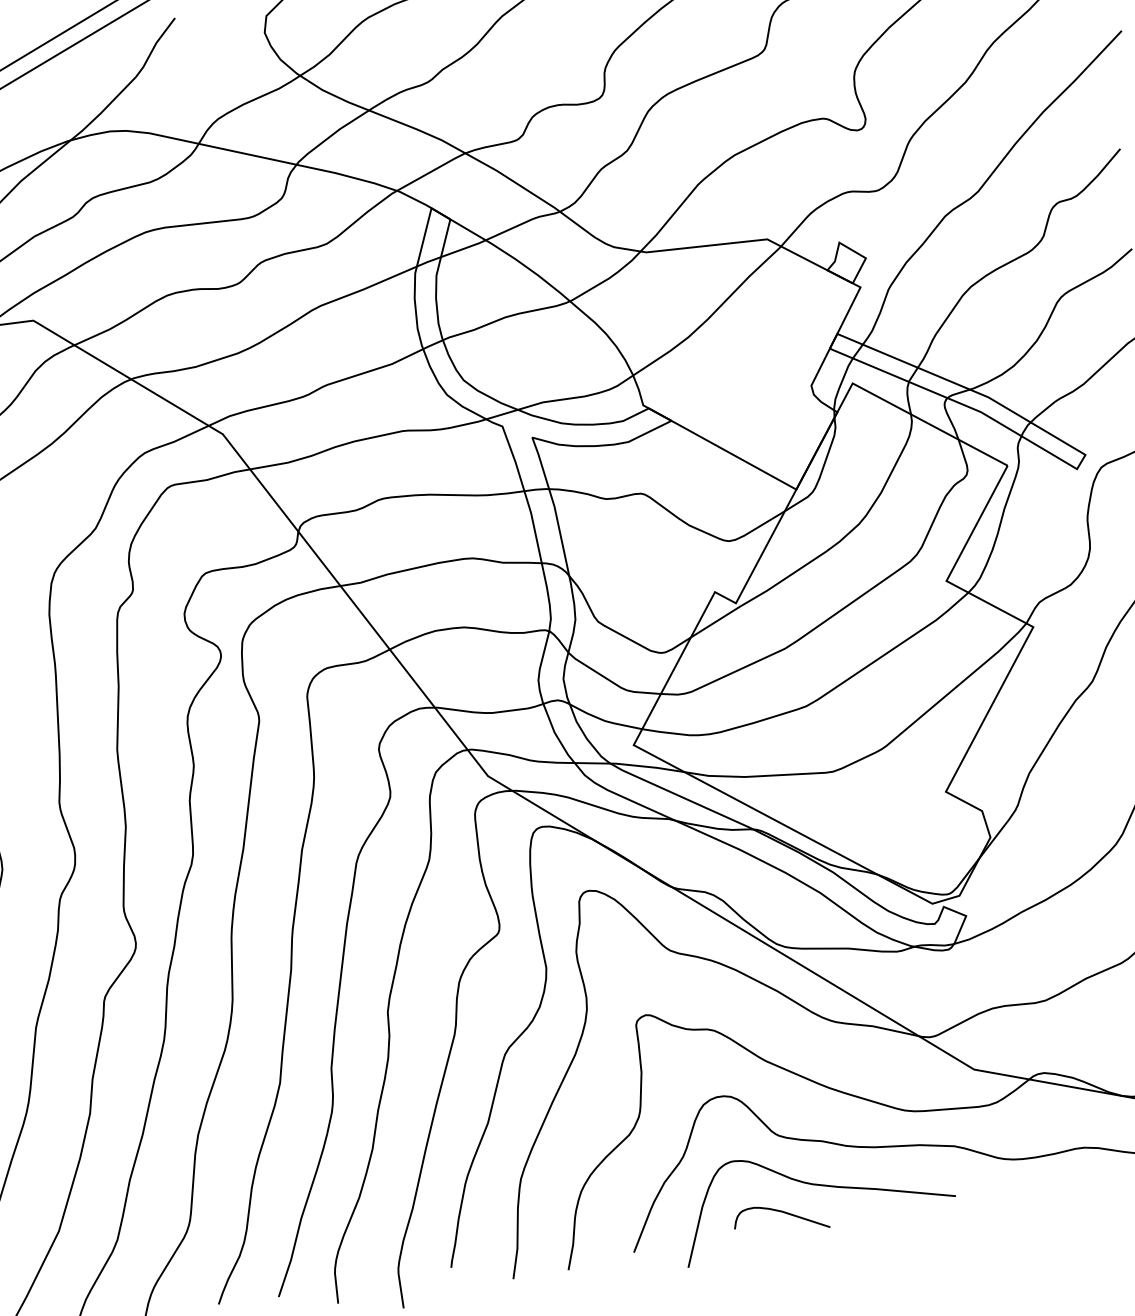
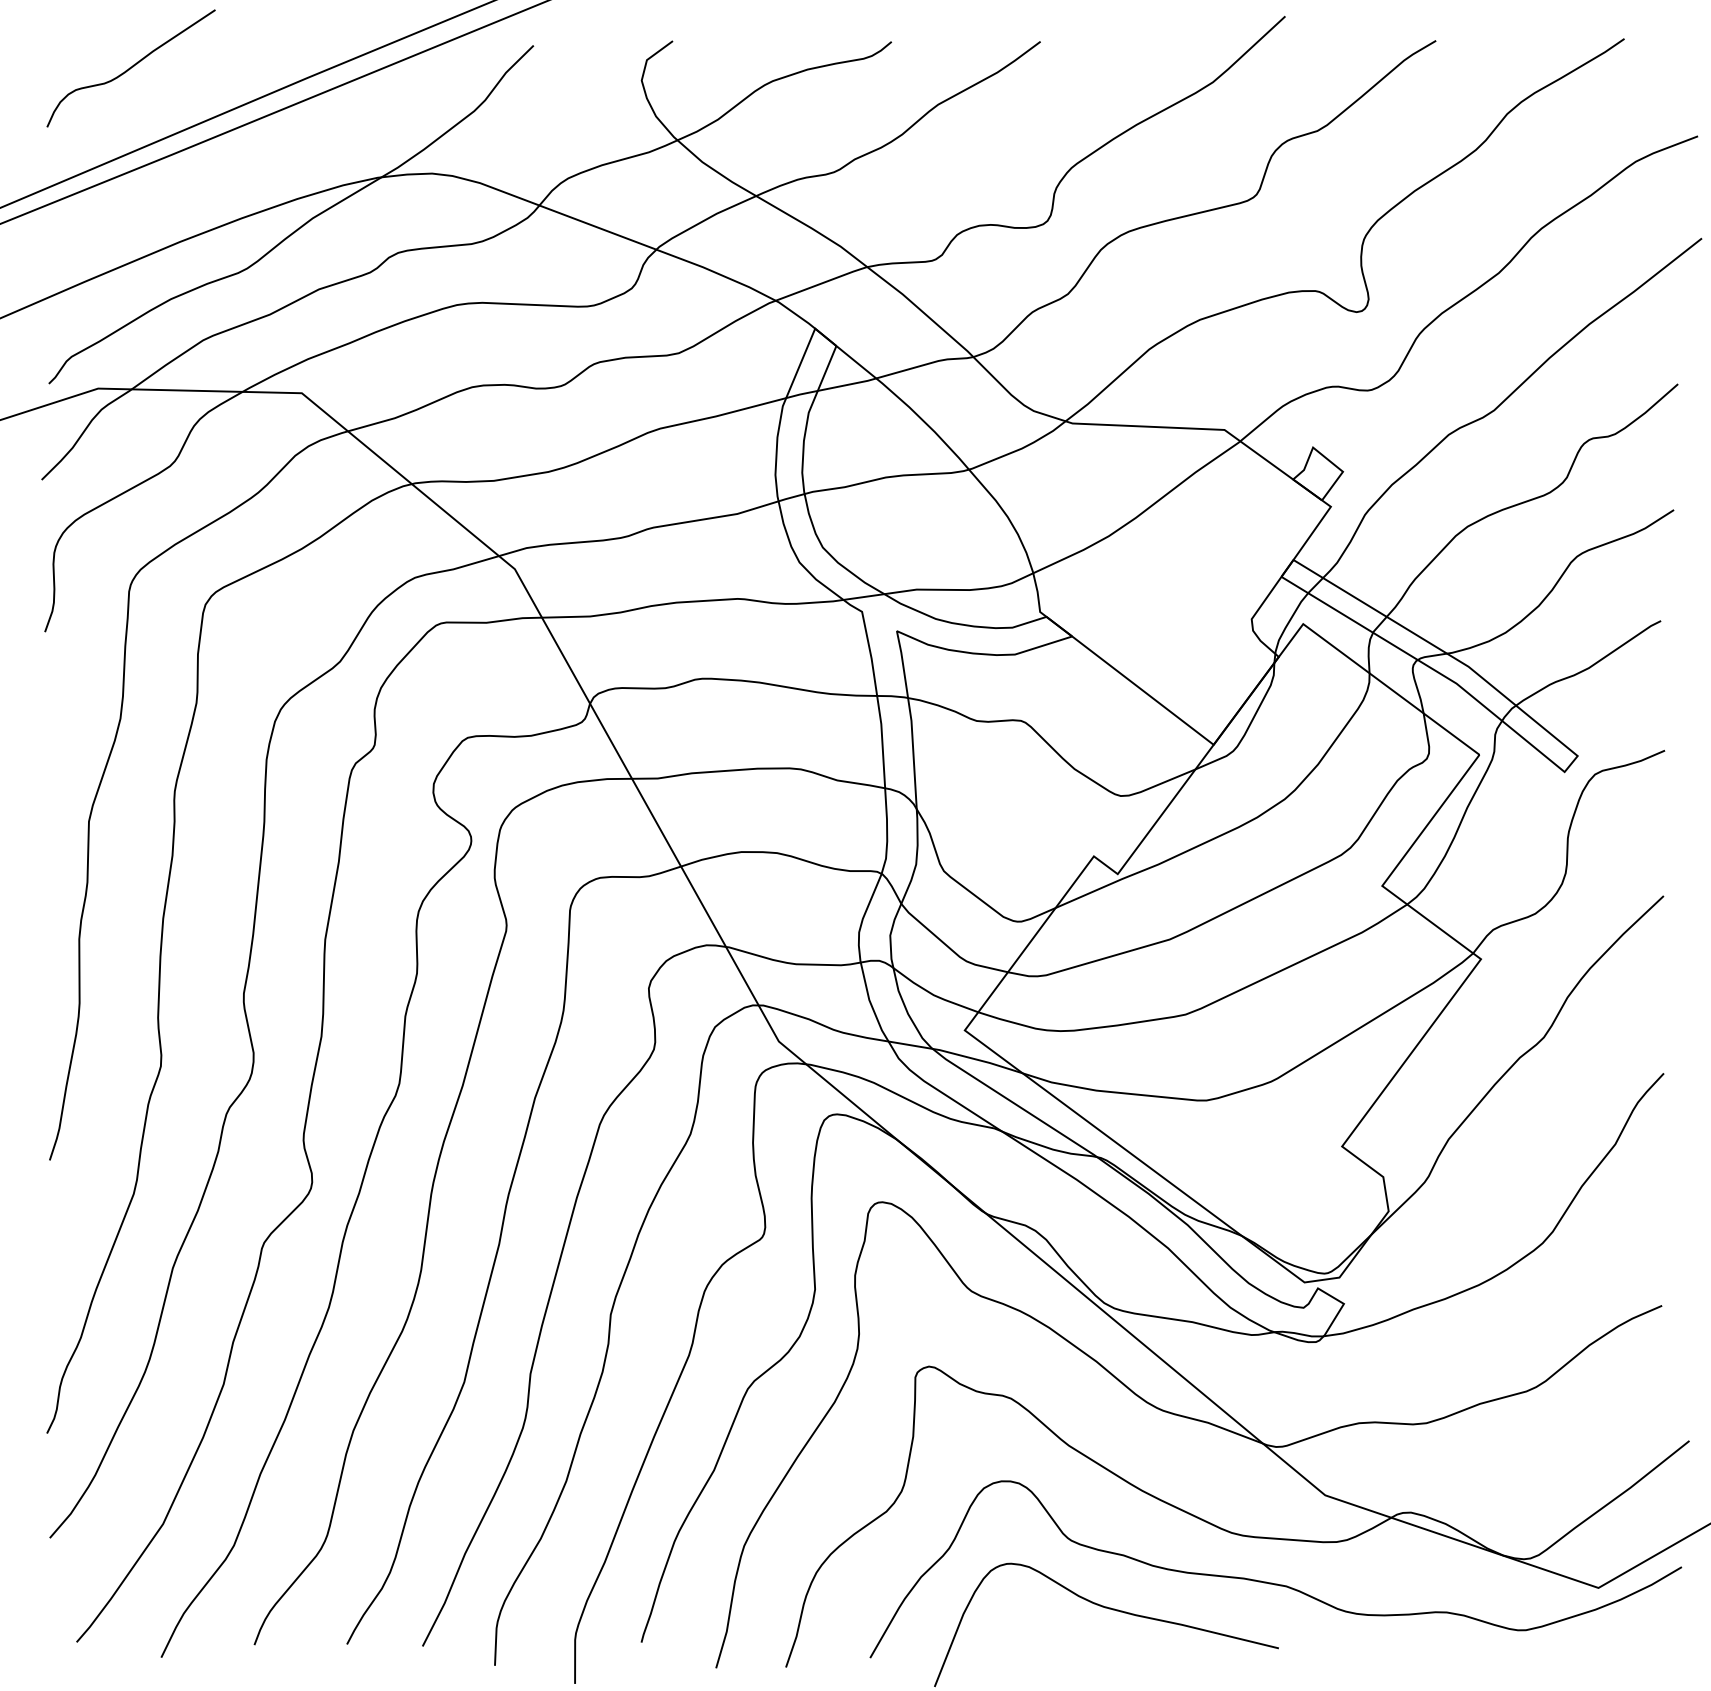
curve: (782, 1212) -> (1061, 1636), removed

